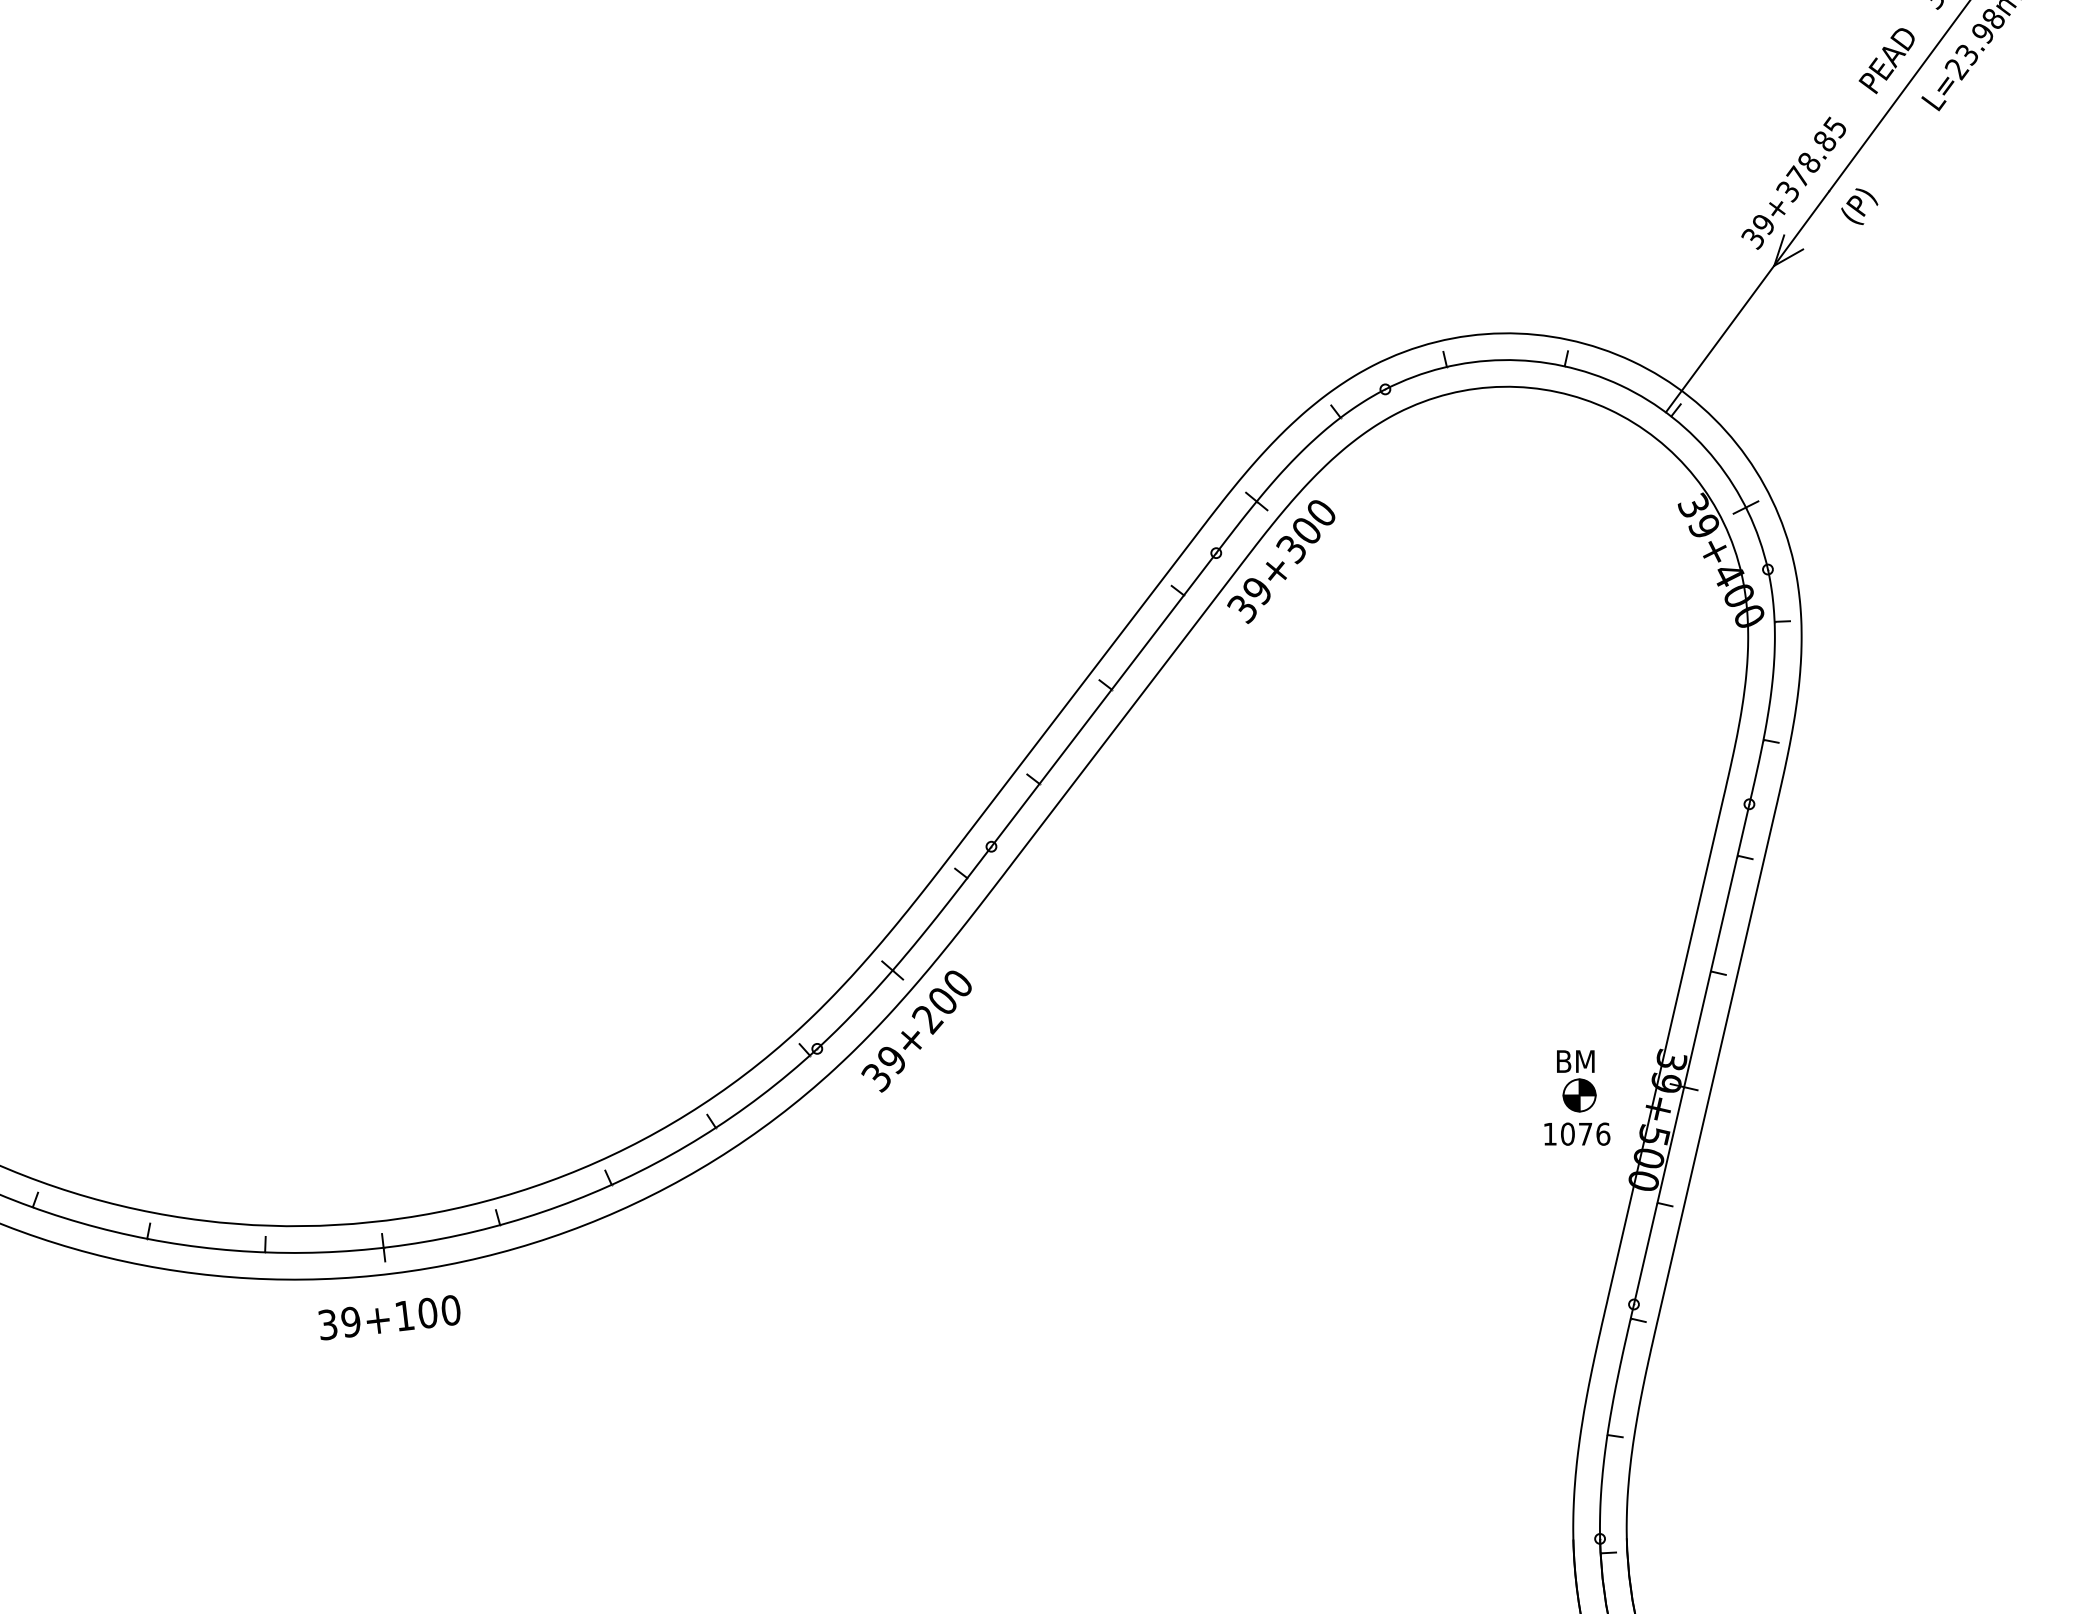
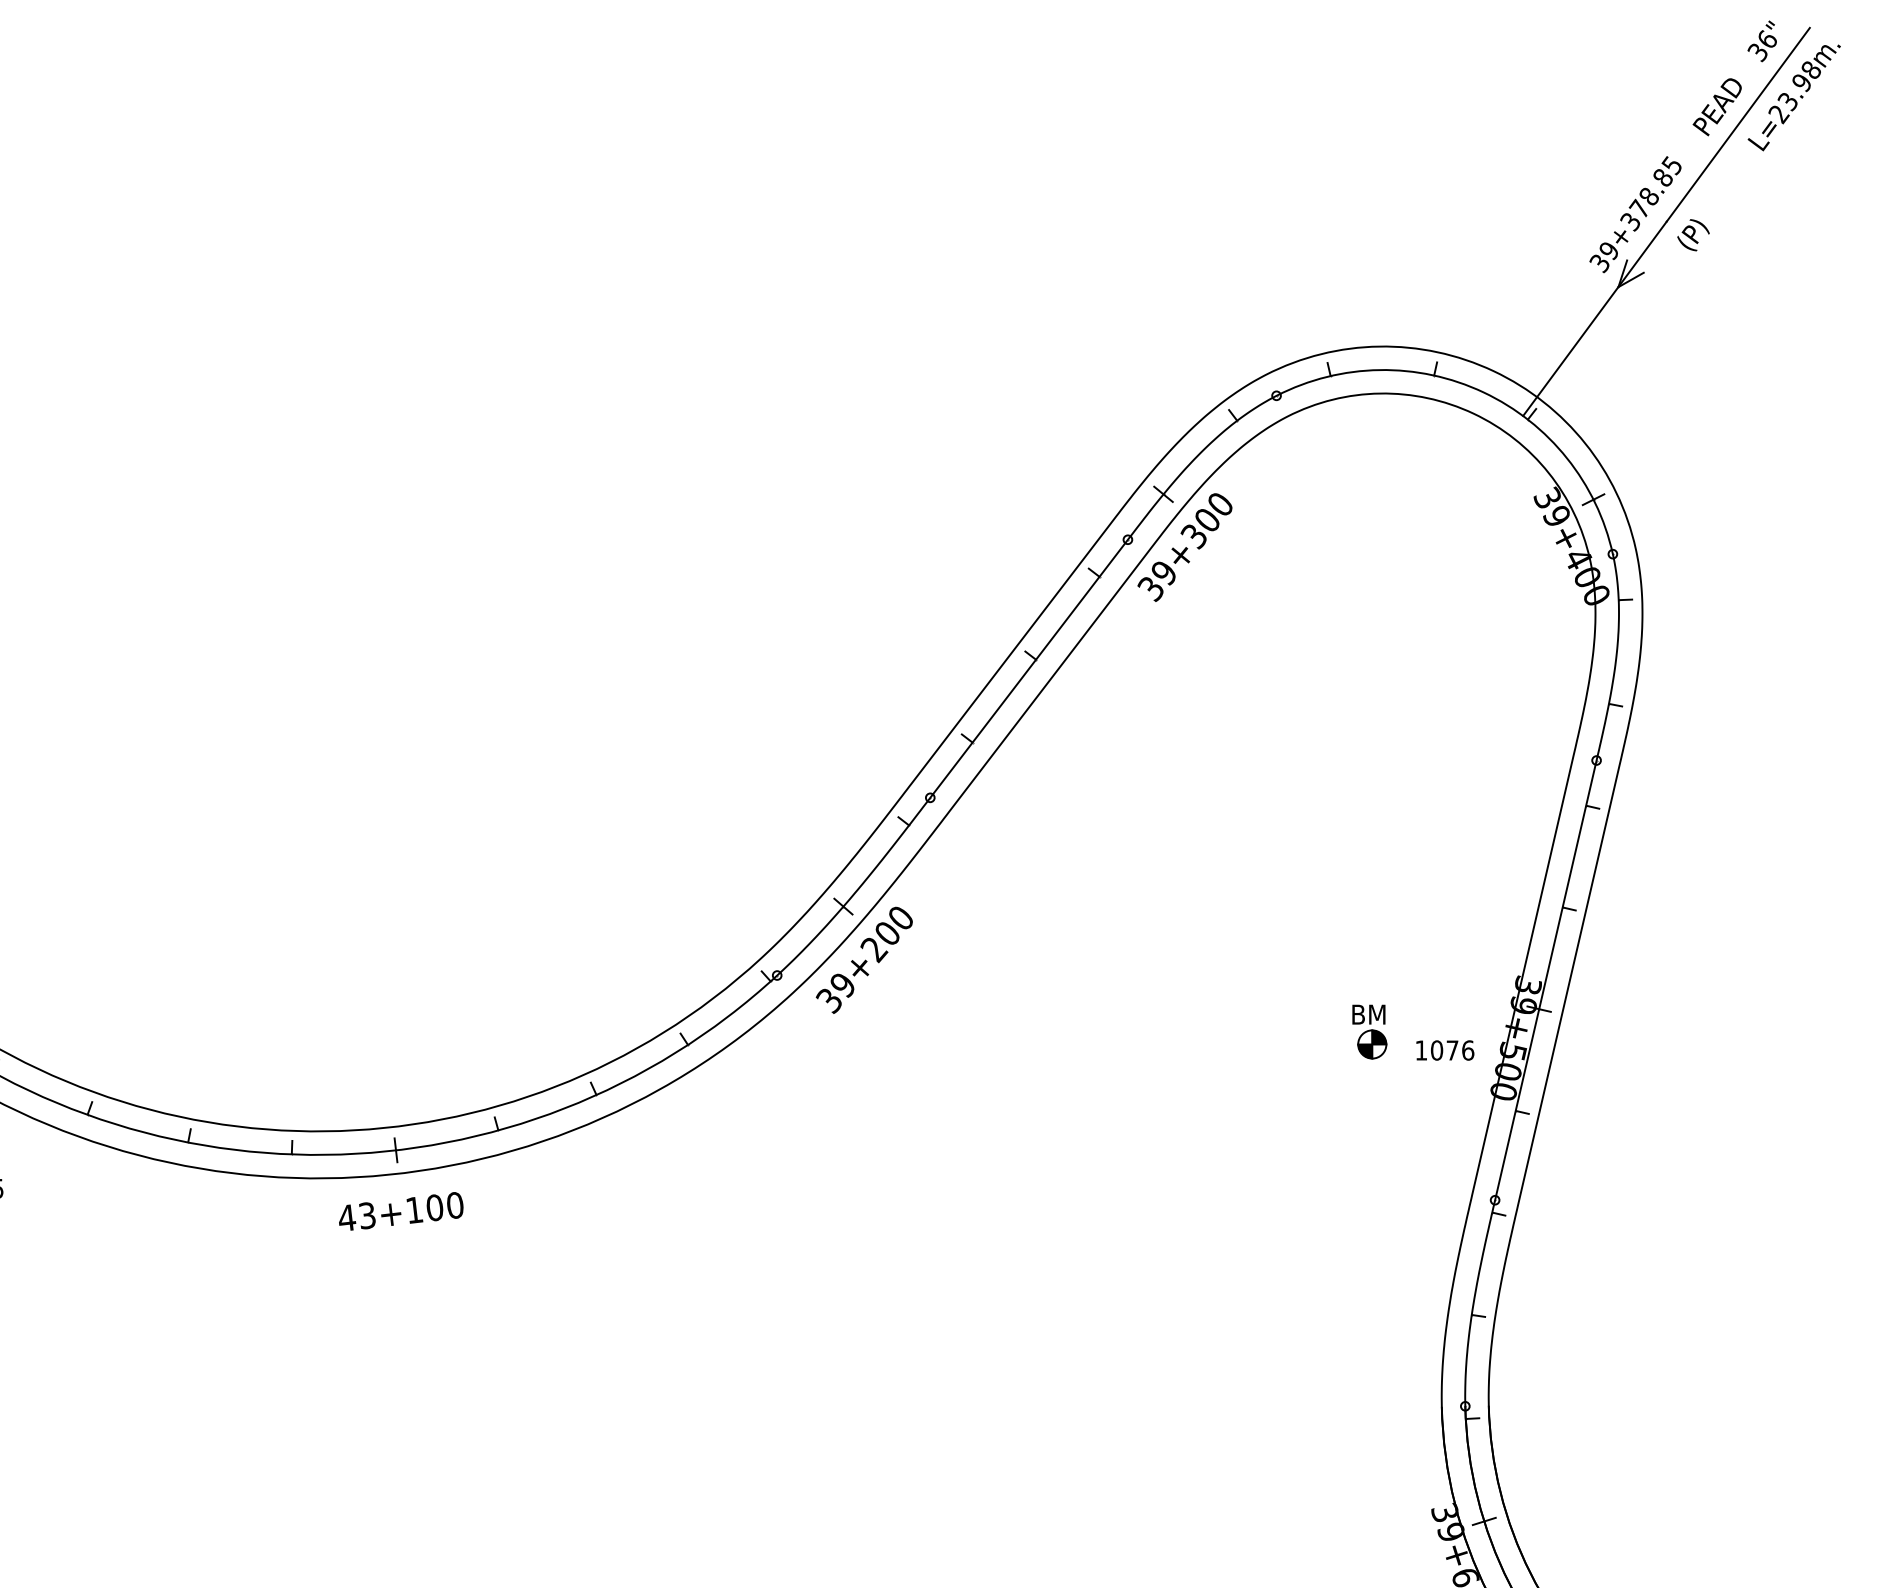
part: (1576, 1080) -> (1369, 1031), moved
text: (338, 1323) -> (356, 1216), 39+100 -> 43+100

